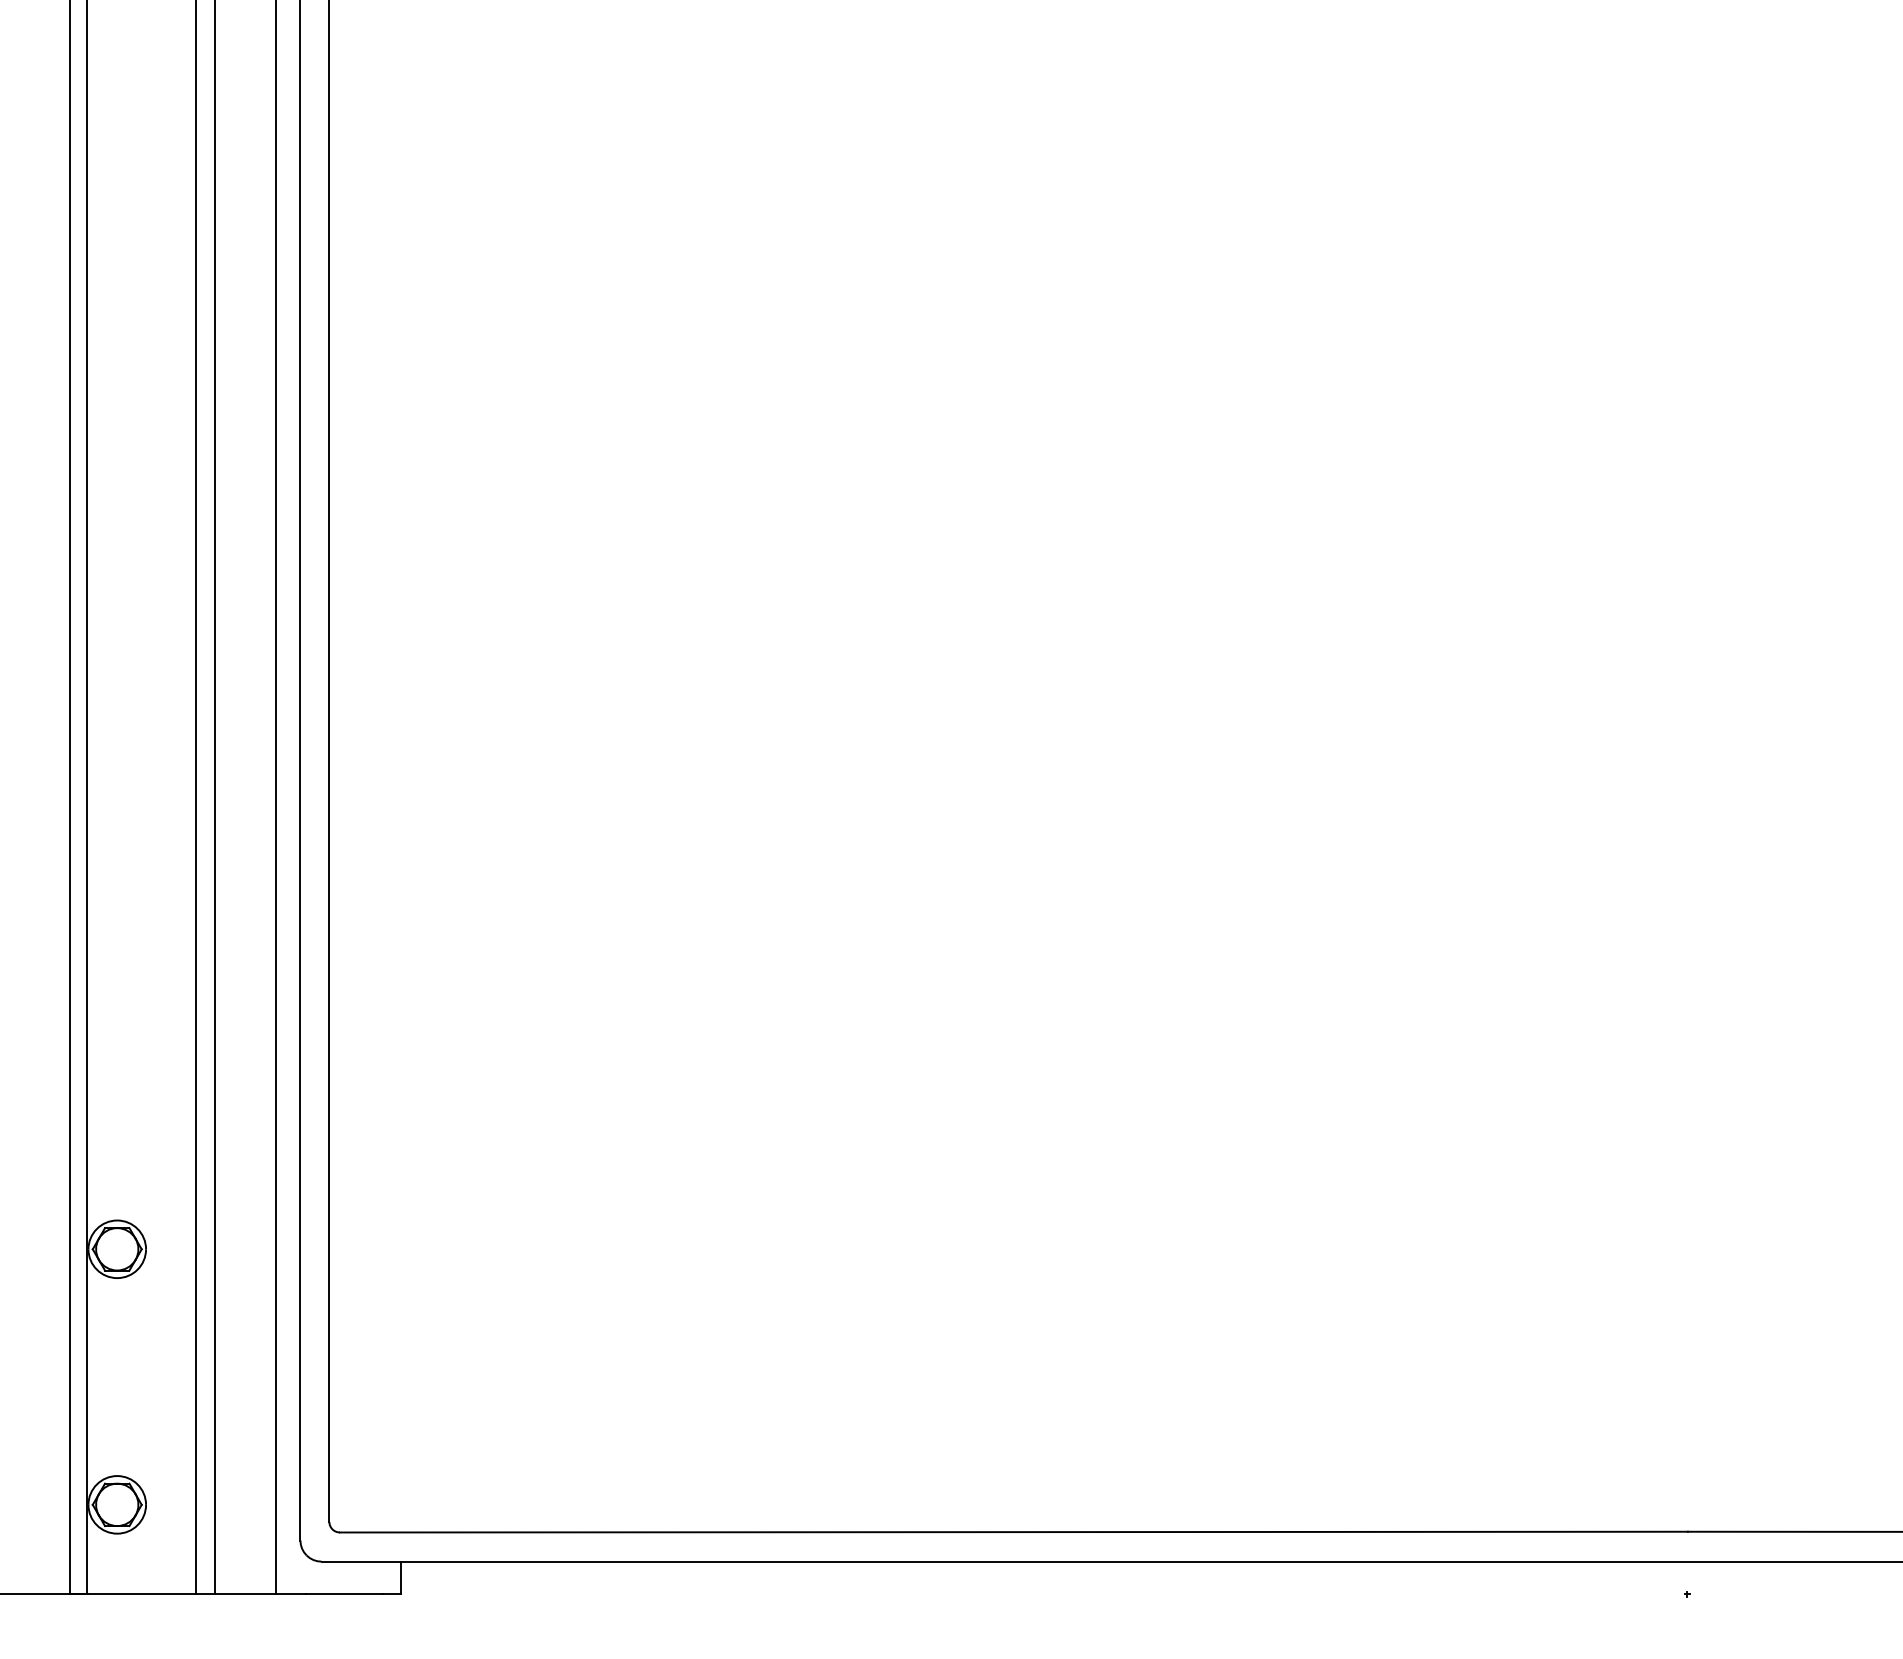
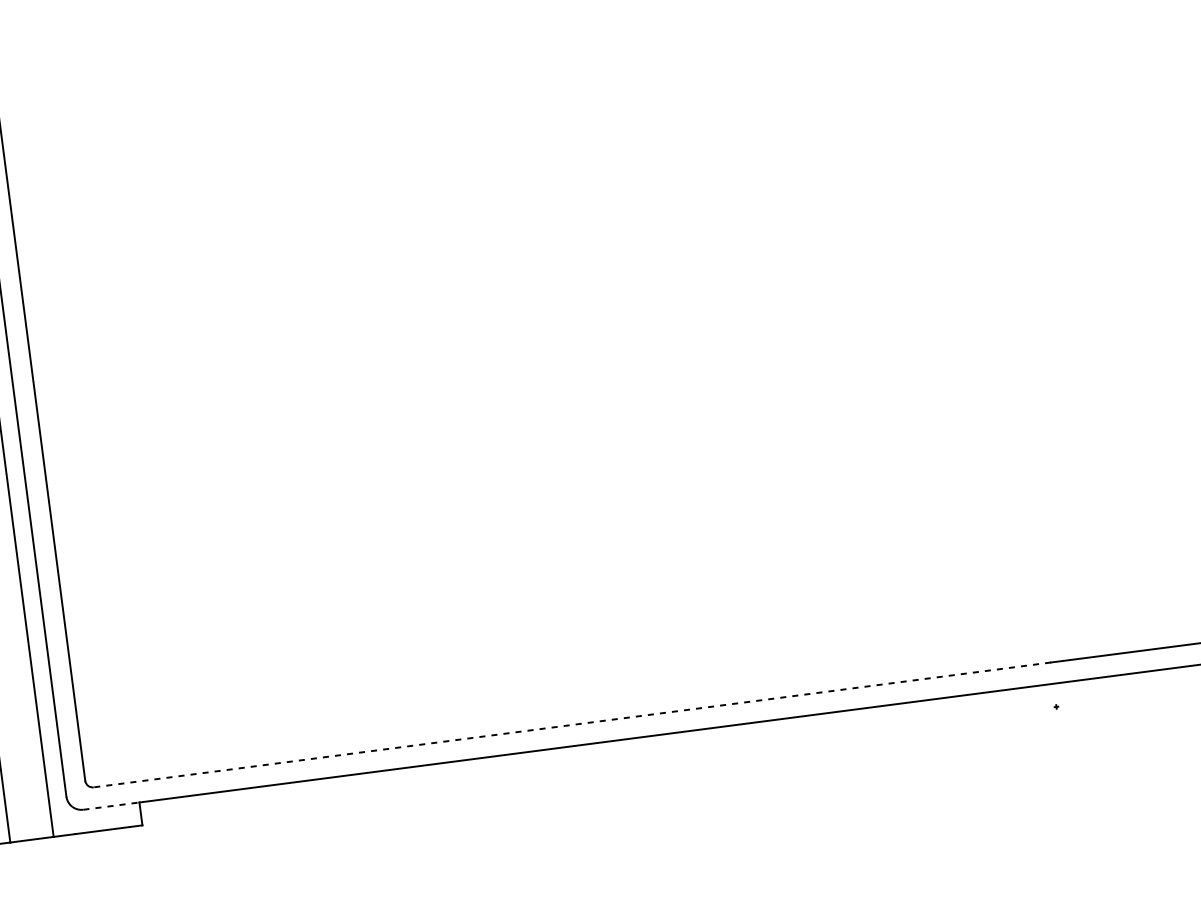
line: (1013, 1532) -> (572, 725), solid -> dashed
line: (361, 1561) -> (111, 805), solid -> dashed

